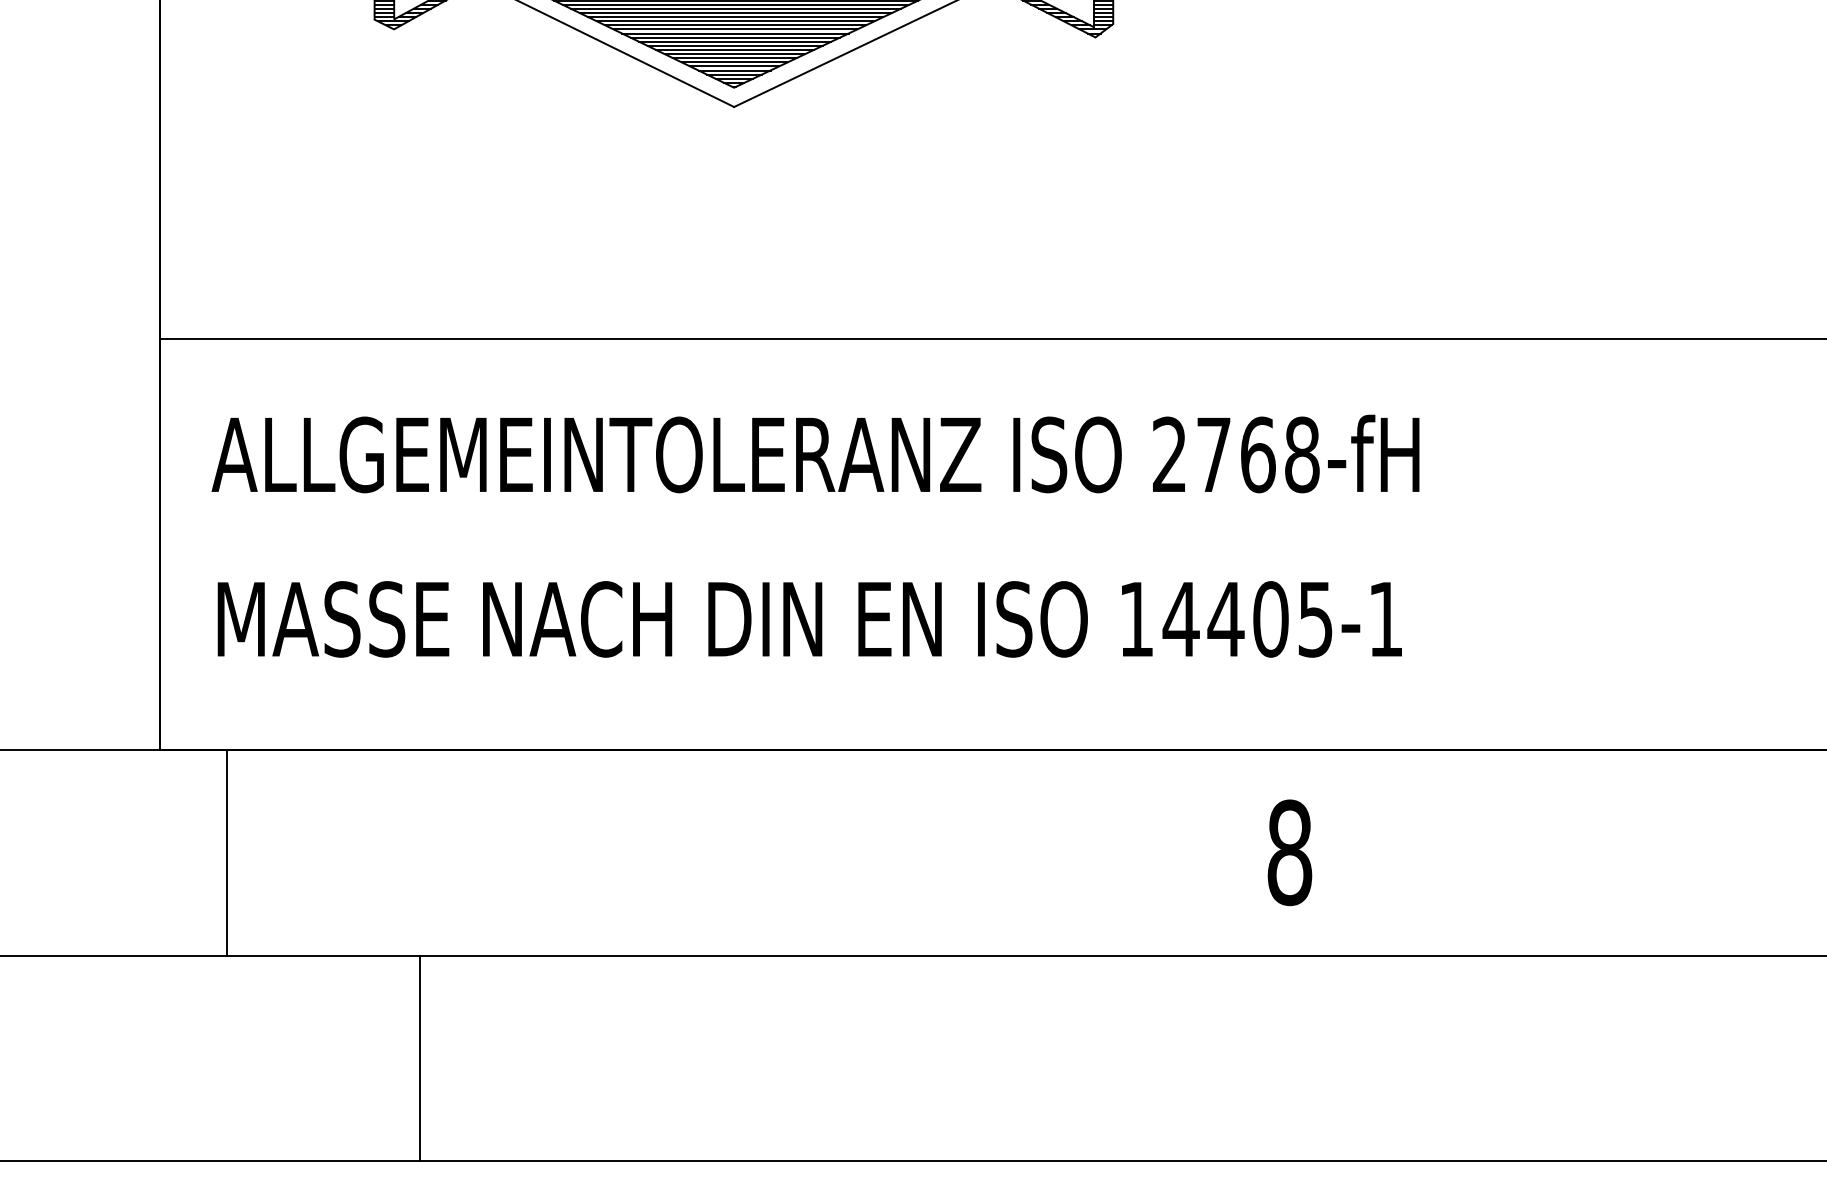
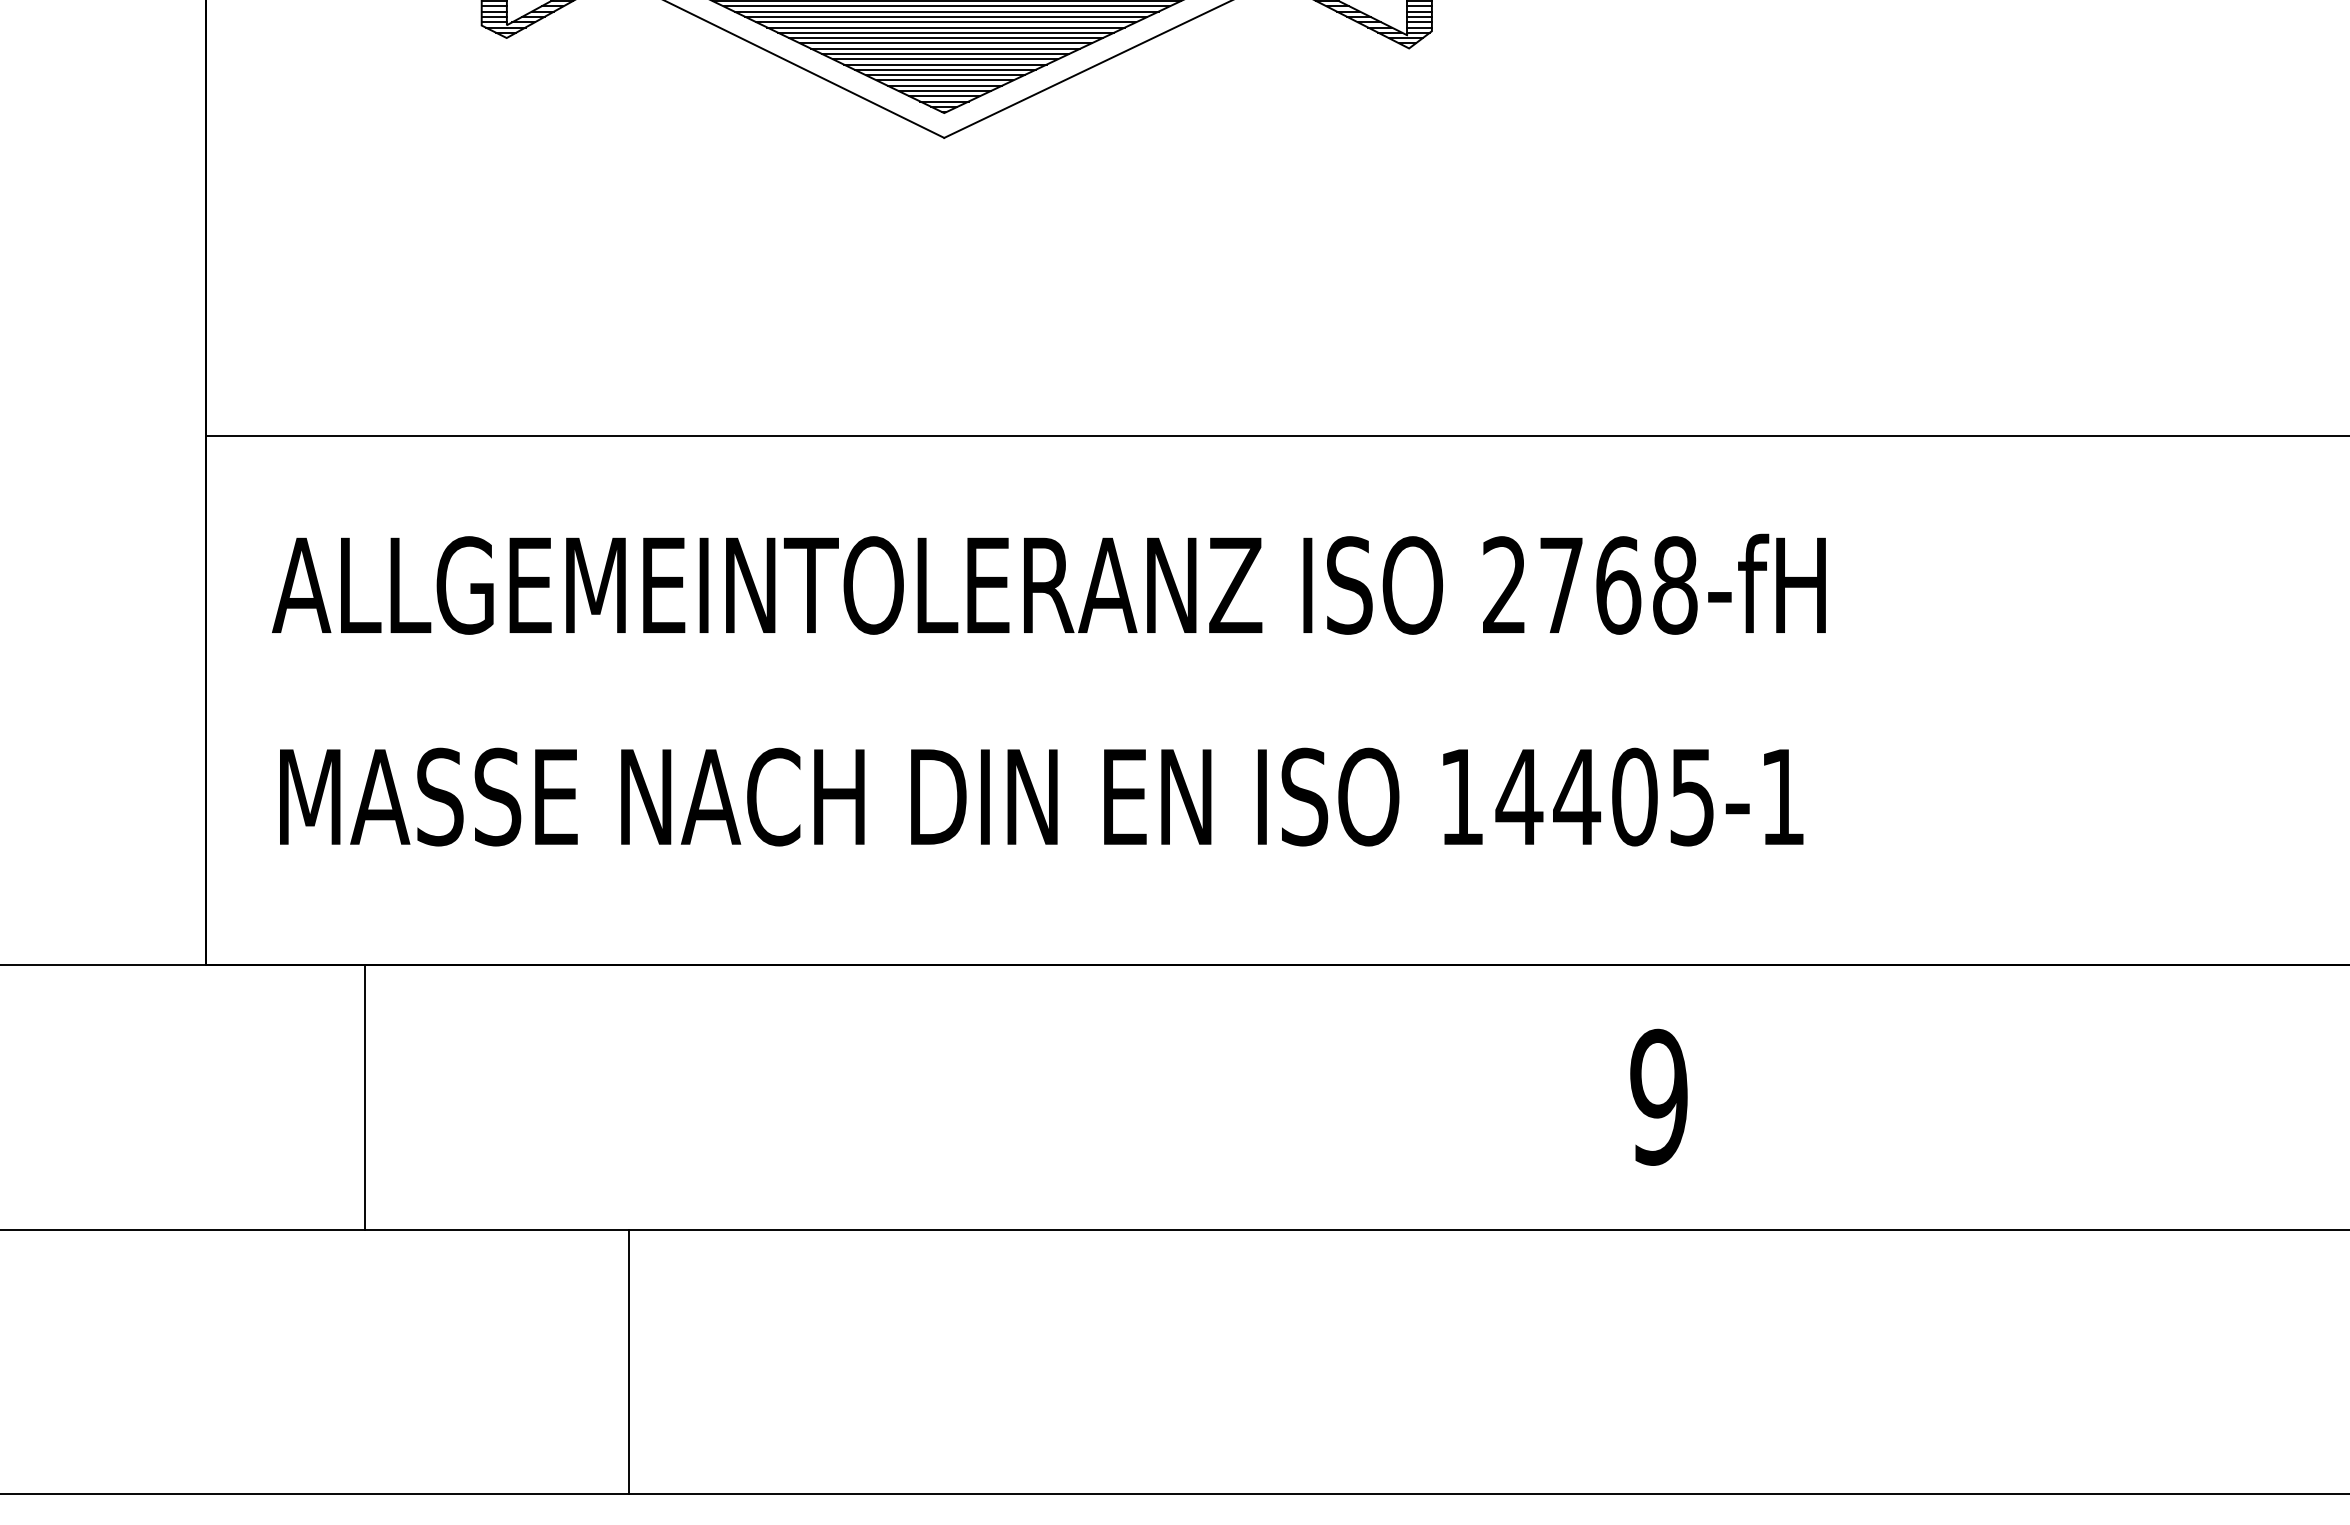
line: (226, 852) -> (364, 1097), moved
text: (1289, 852) -> (1658, 1096), 8 -> 9
line: (420, 1058) -> (629, 1361), moved

